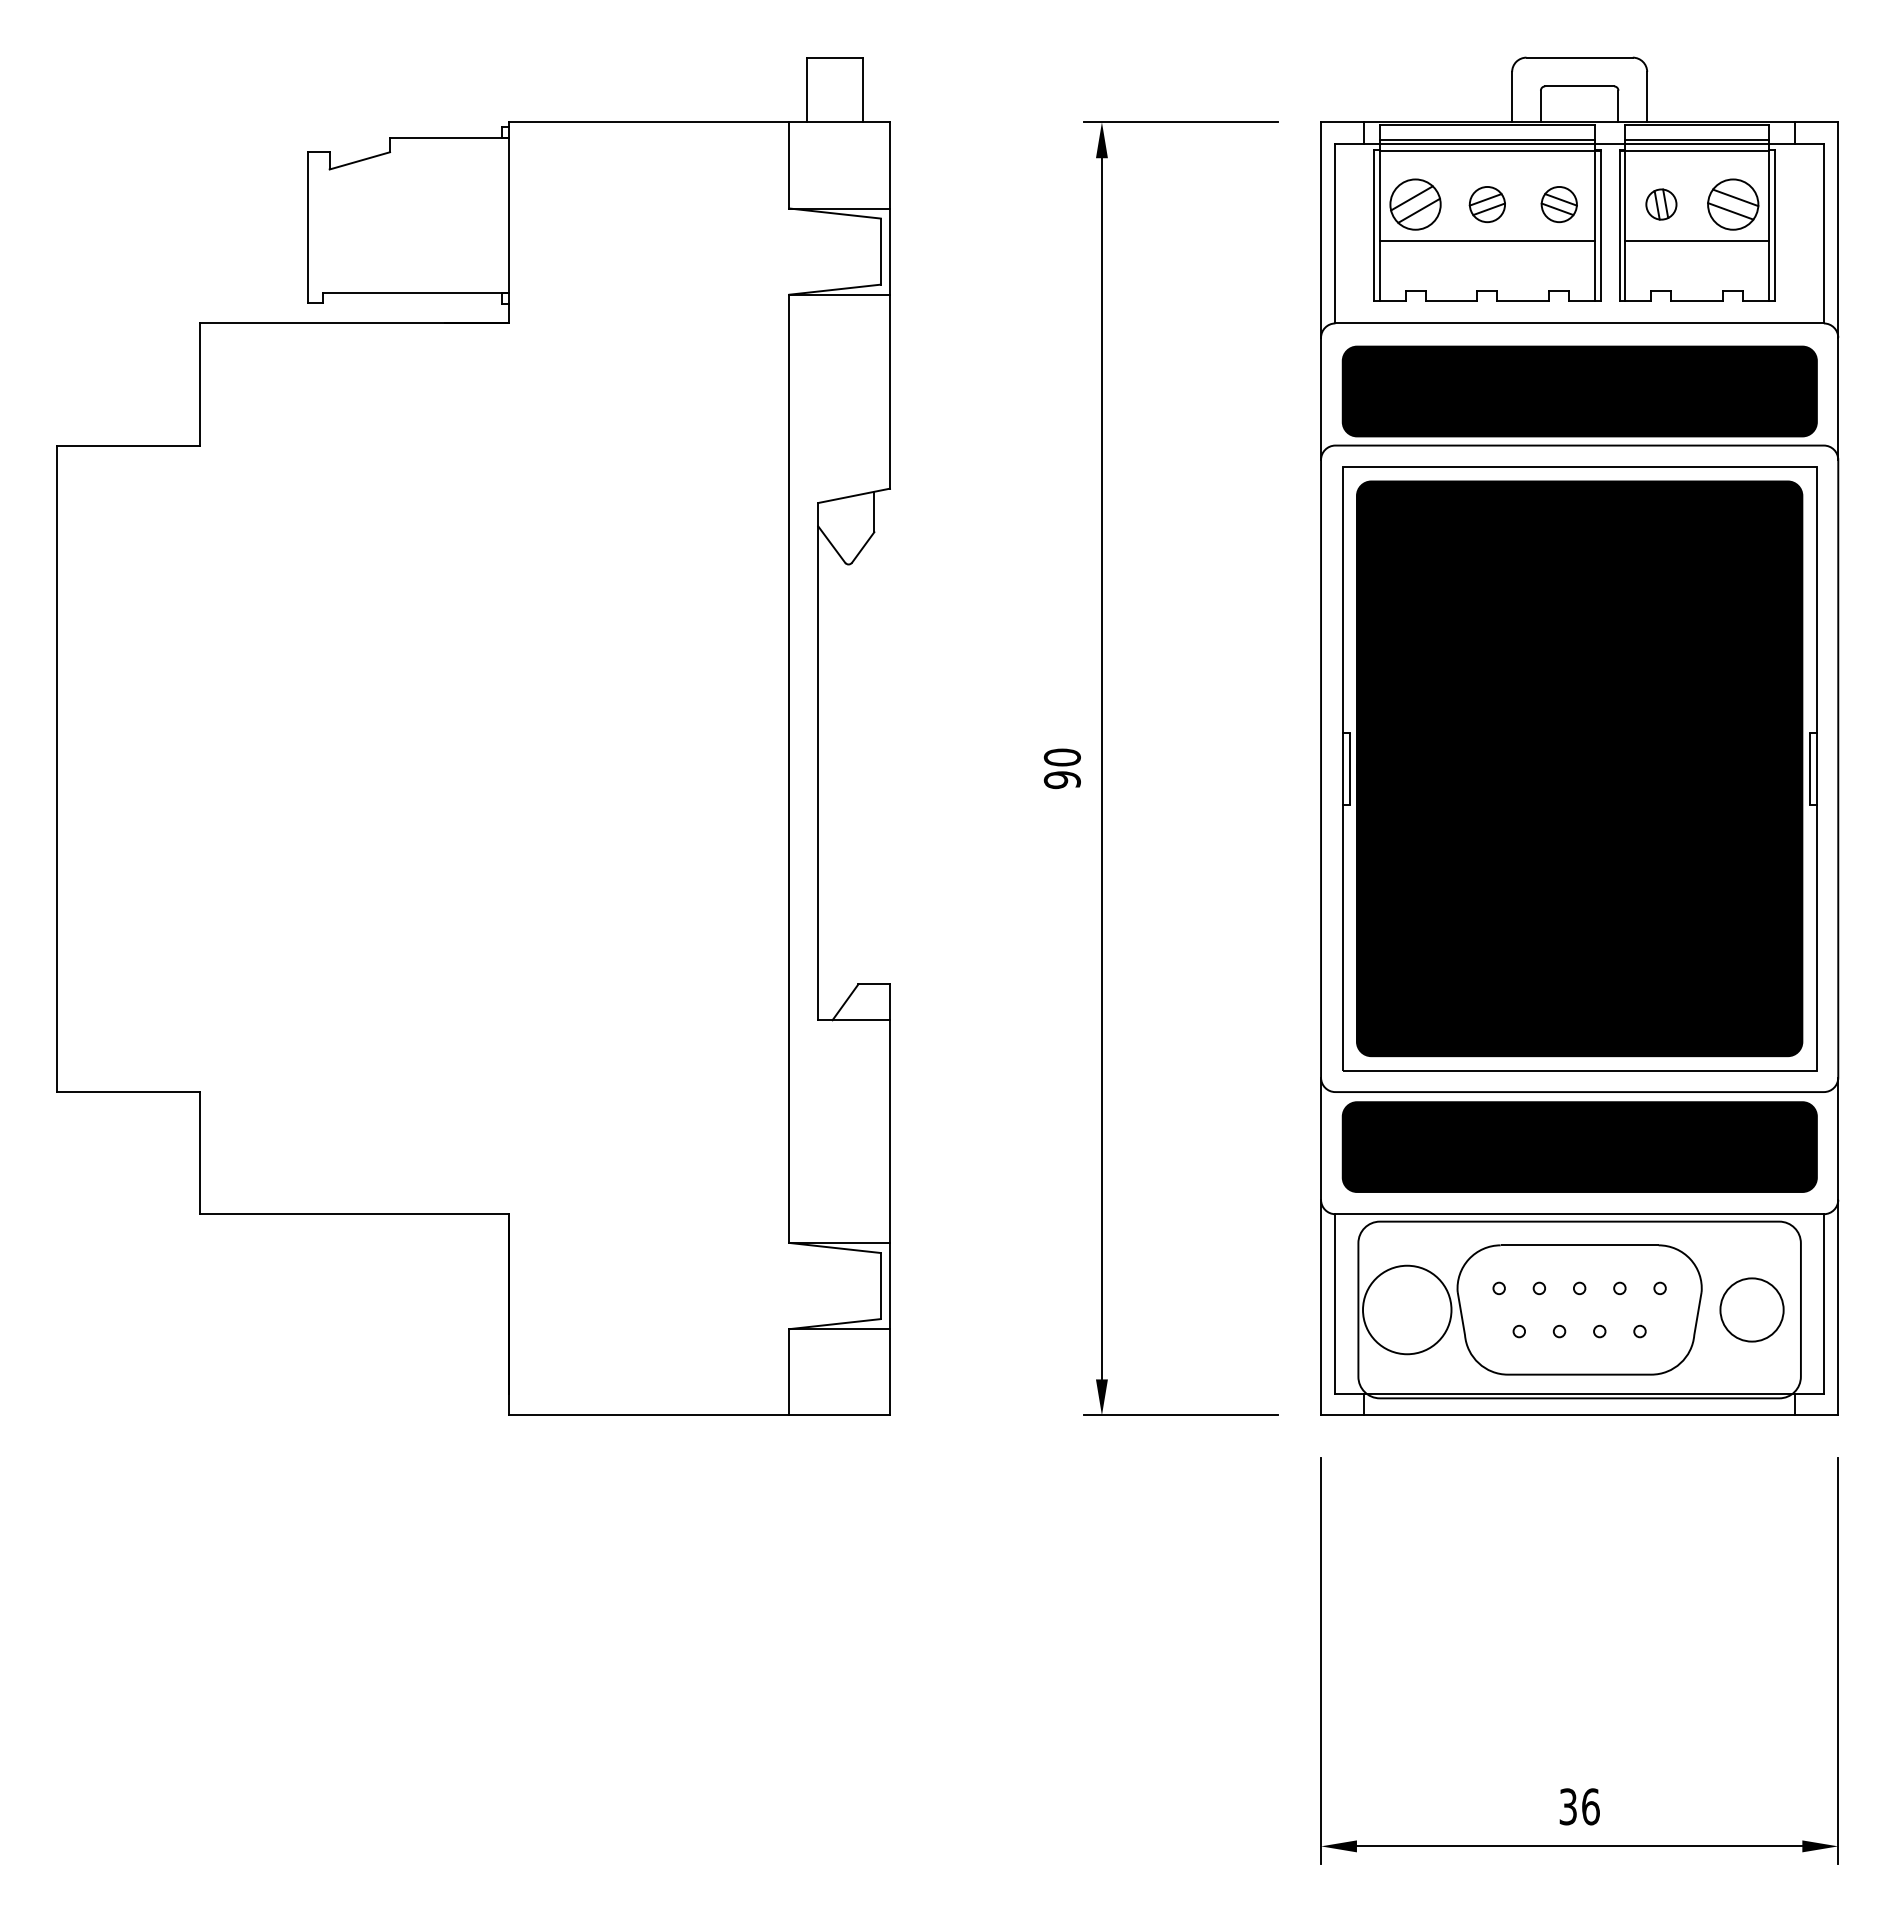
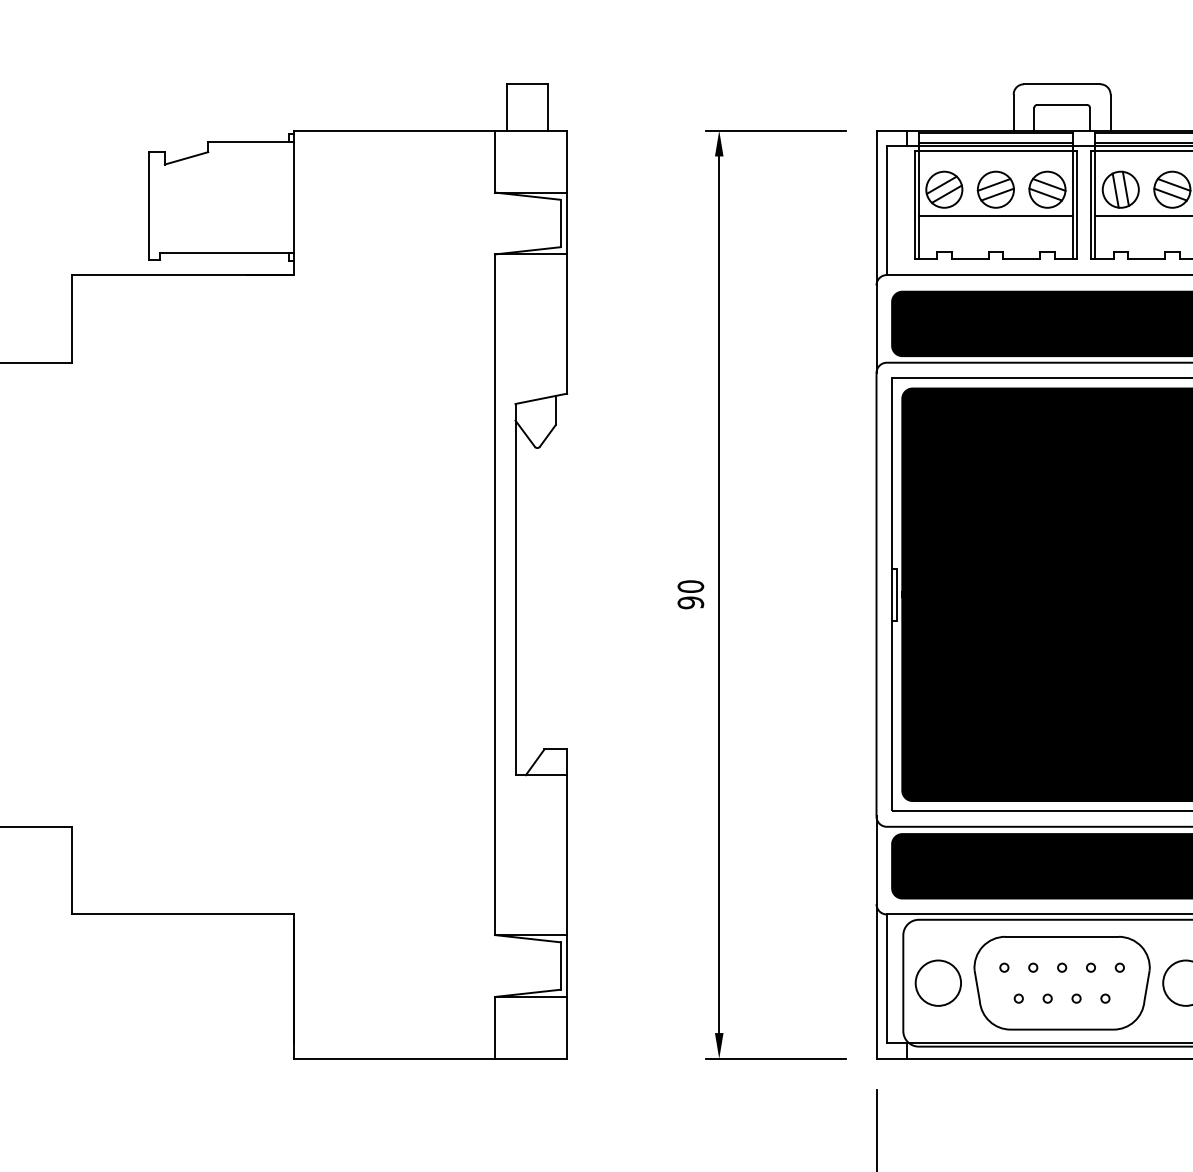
part: (1487, 204) -> (995, 189), size x1.43
part: (1559, 204) -> (1047, 189), size x1.43
part: (1661, 204) -> (1120, 189), size x1.67
circle: (1406, 1309) -> (937, 982), size x0.71

